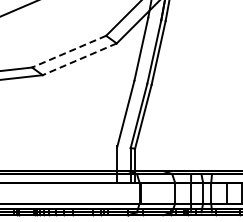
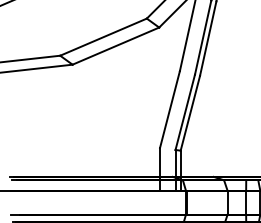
line: (68, 51) -> (102, 36), dashed -> solid
line: (79, 59) -> (115, 46), dashed -> solid

